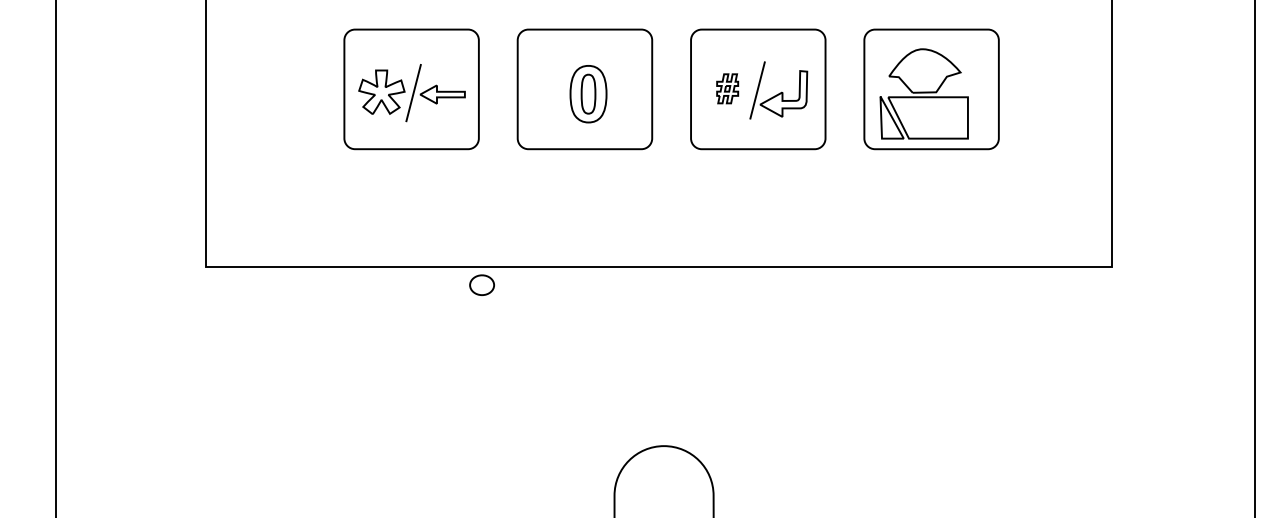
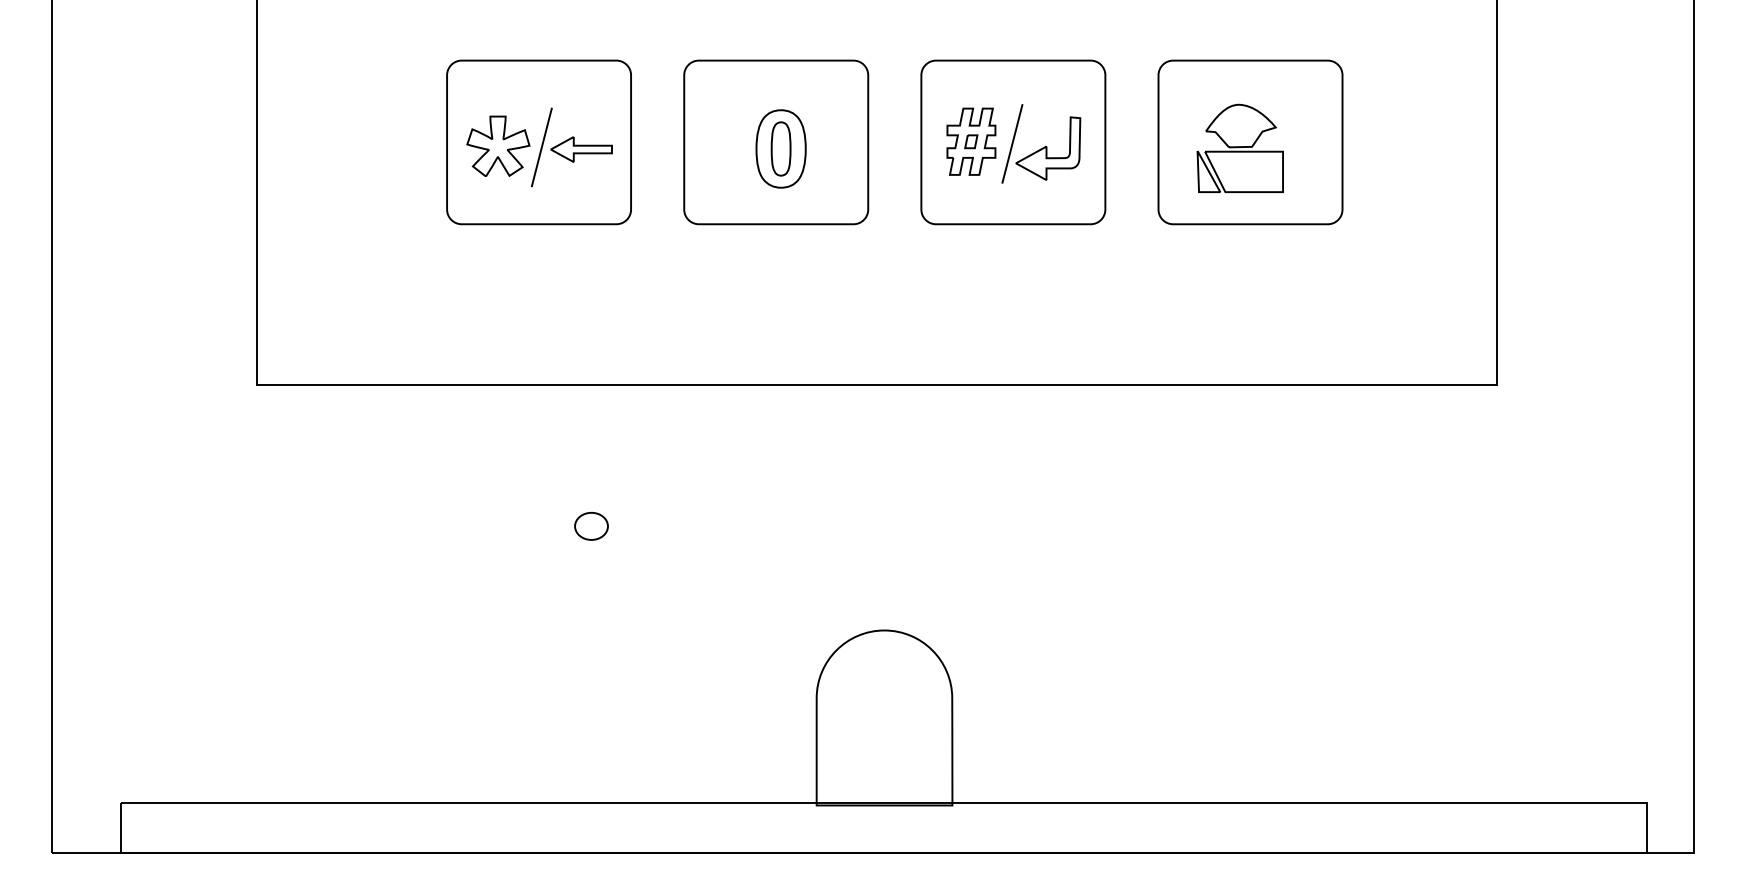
part: (727, 88) -> (971, 141), size x1.67
part: (923, 93) -> (1239, 147), size x0.71
part: (482, 284) -> (591, 525), moved

